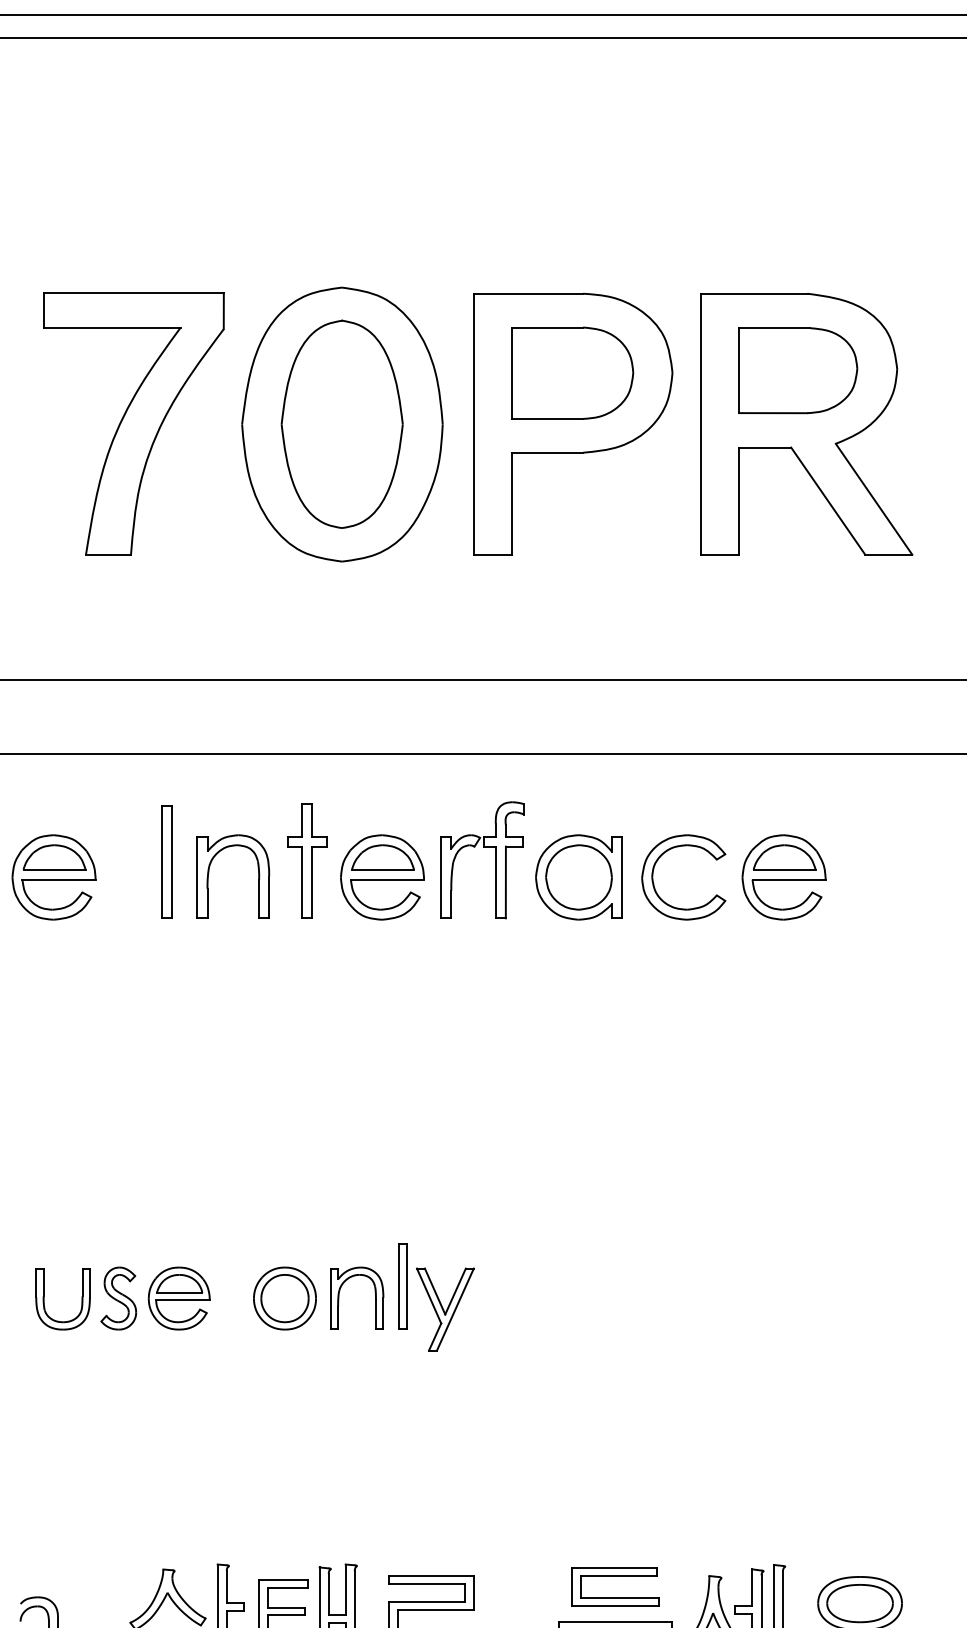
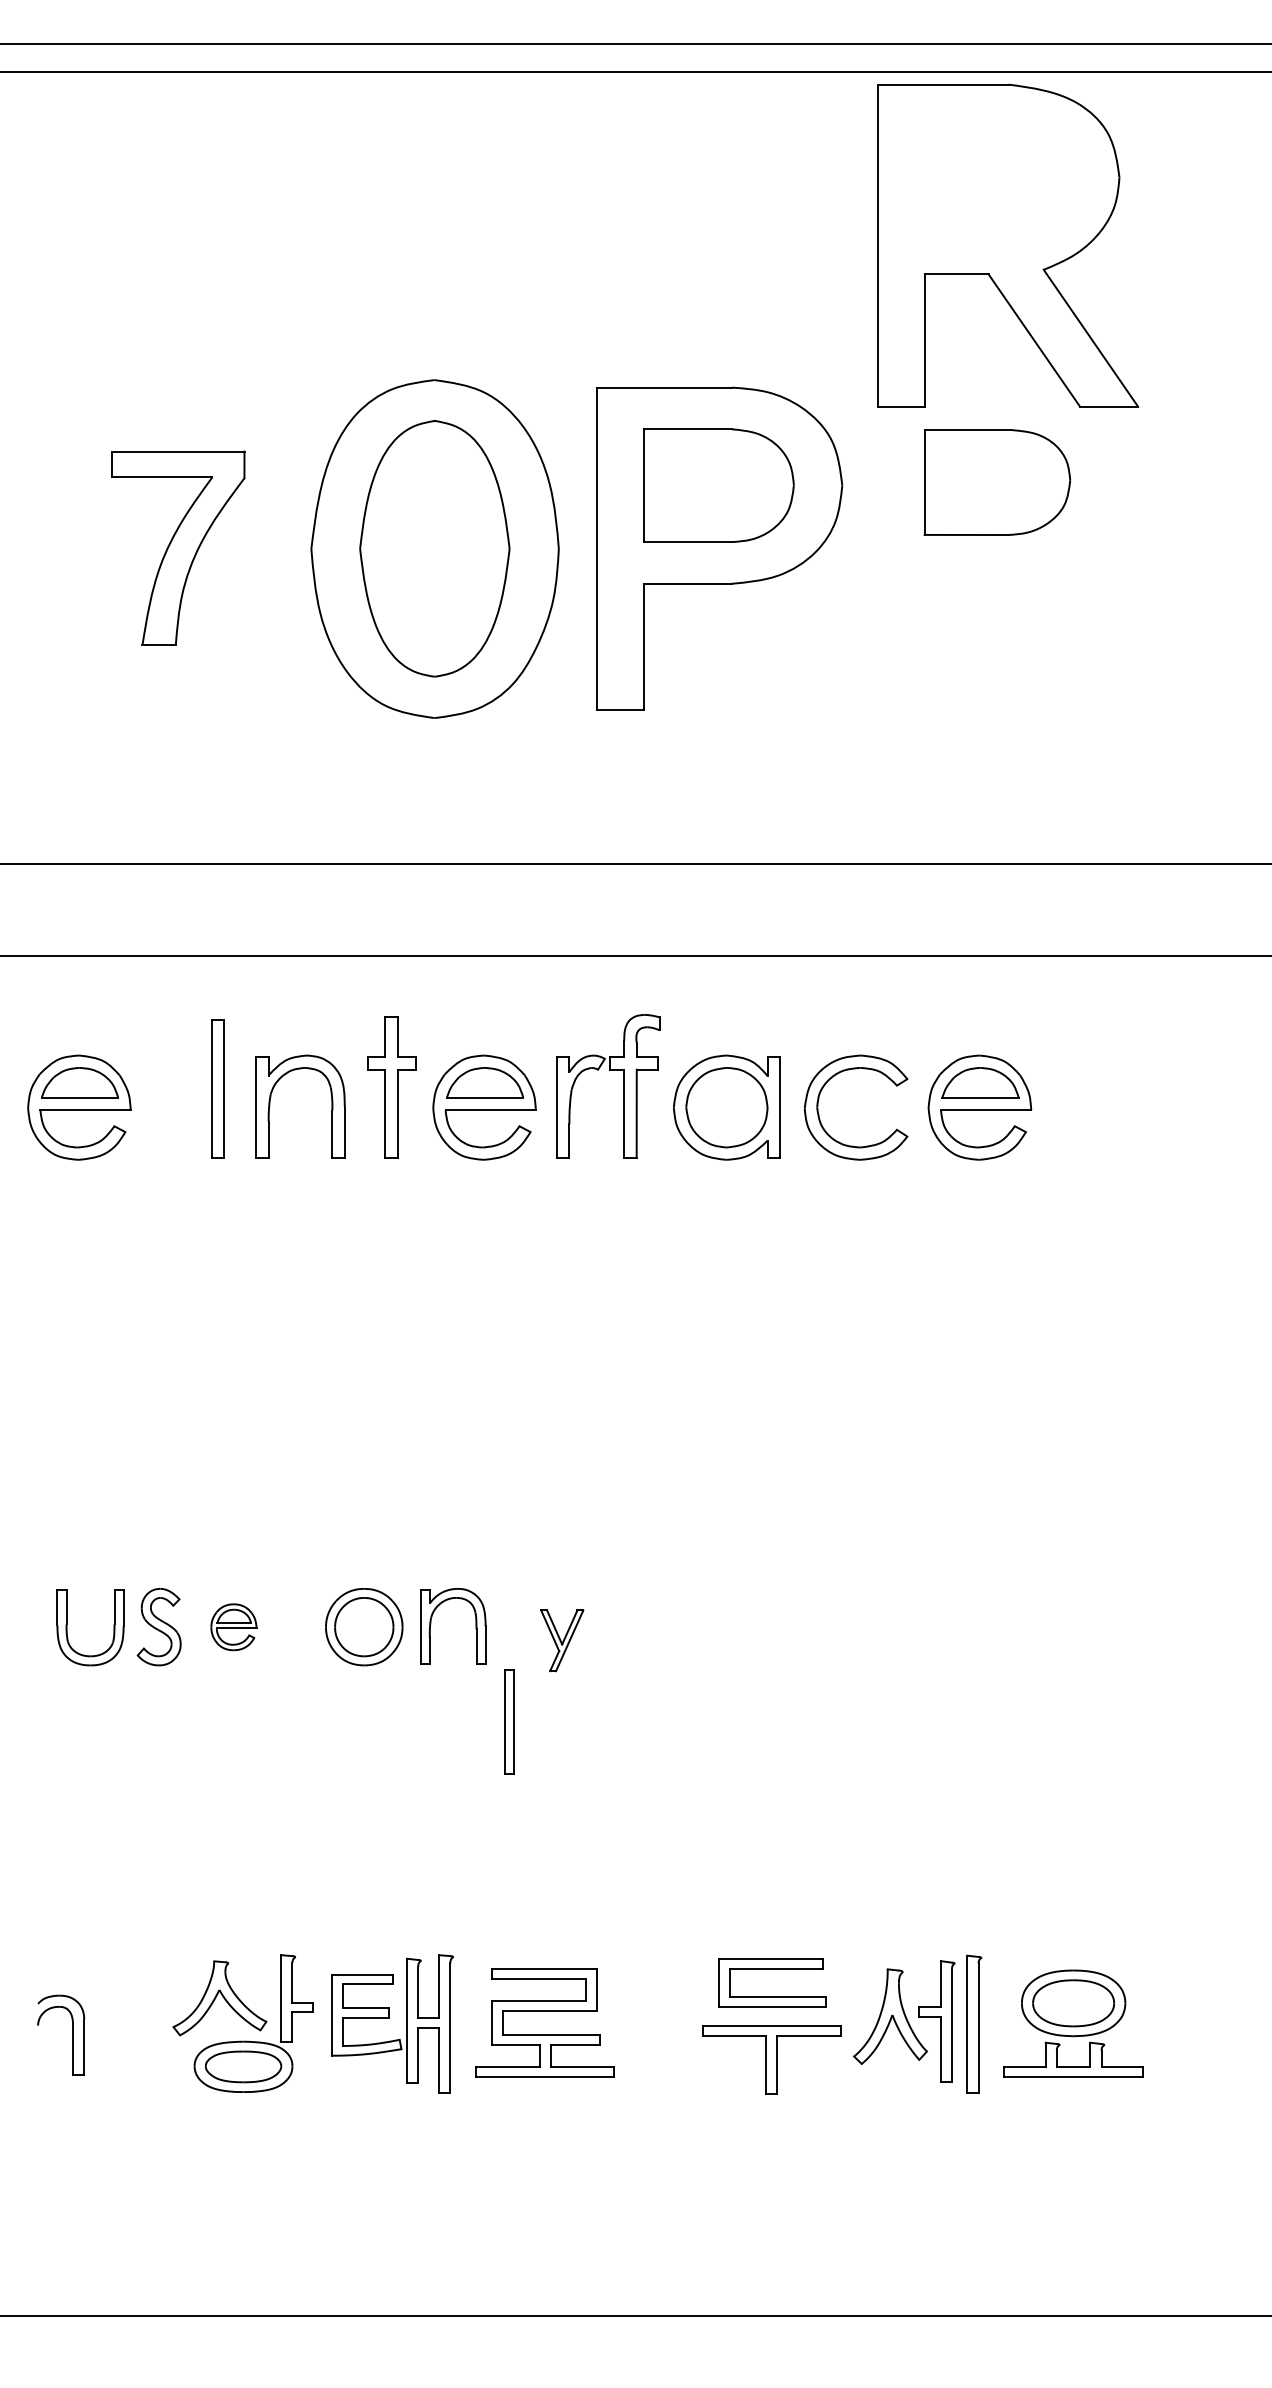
part: (133, 424) -> (177, 548), size x0.6
part: (807, 424) -> (1008, 245), moved
part: (402, 1285) -> (509, 1721), moved
part: (178, 1298) -> (233, 1627), size x0.6
part: (445, 1309) -> (562, 1640), size x0.6

